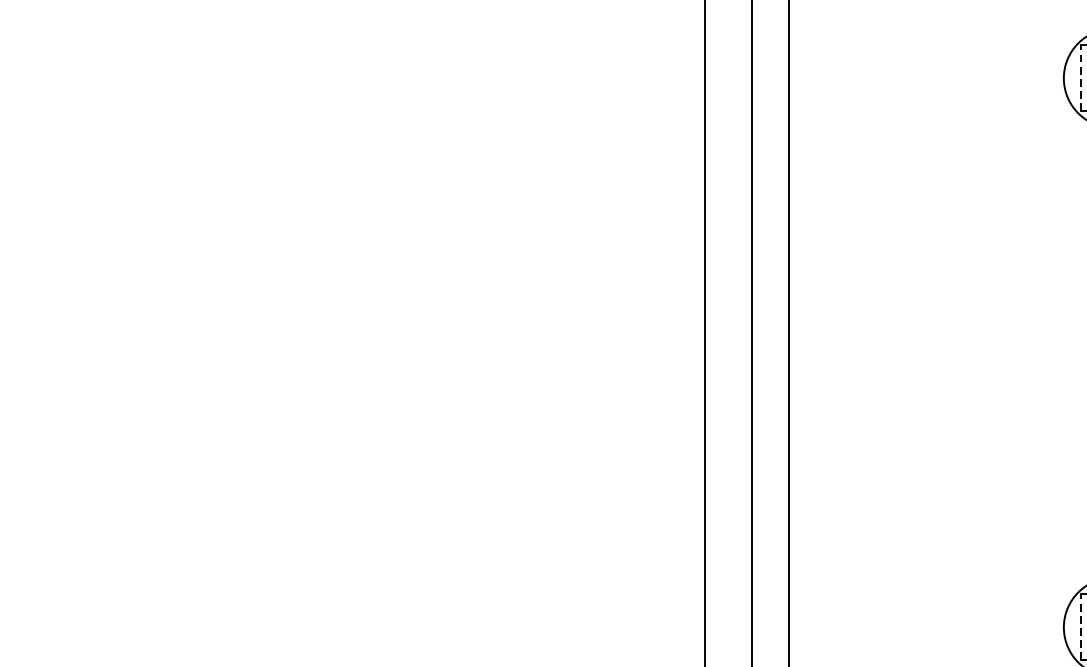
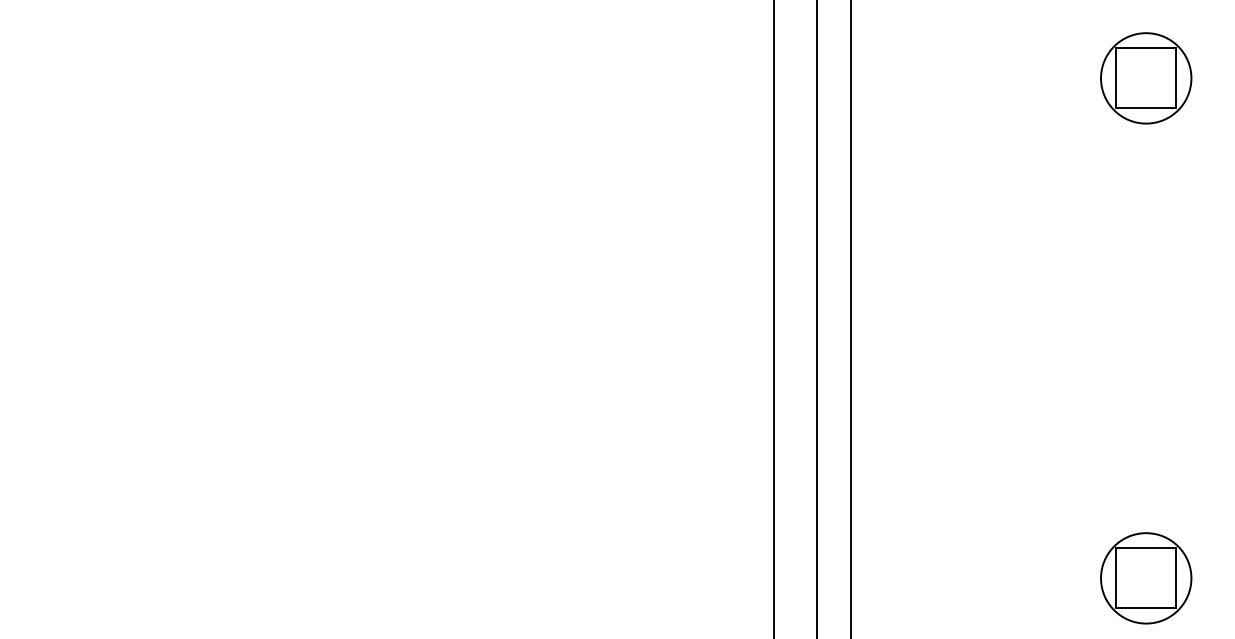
line: (1080, 78) -> (1116, 78), dashed -> solid
line: (1080, 627) -> (1116, 578), dashed -> solid

